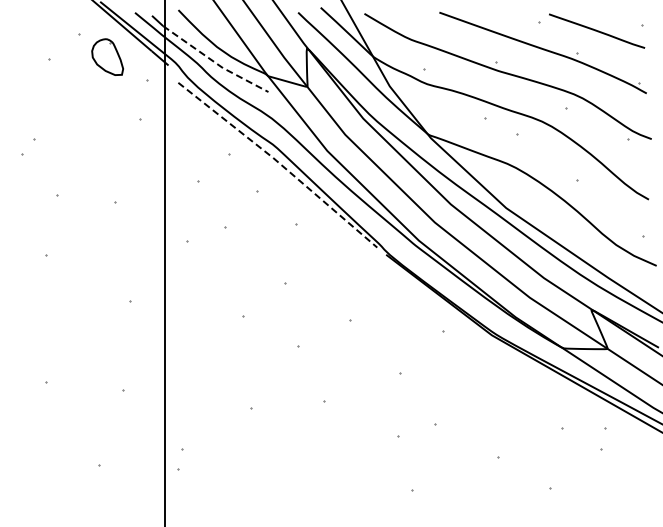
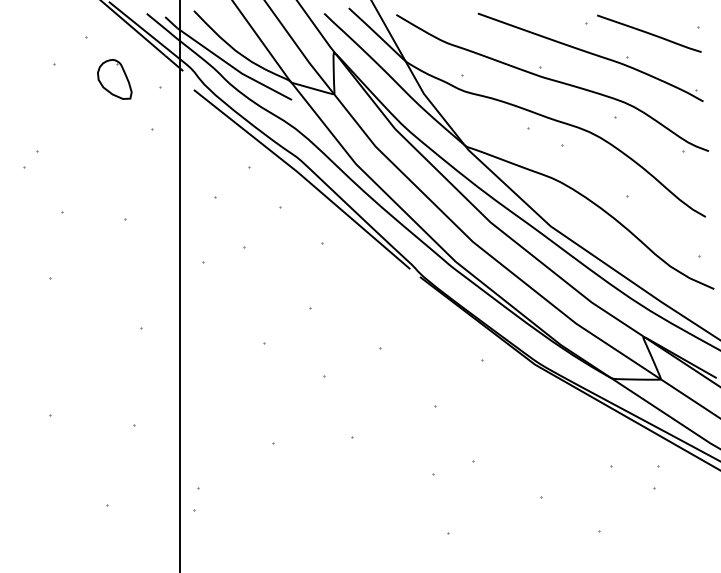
part: (107, 56) -> (114, 78), moved
line: (214, 62) -> (233, 67), dashed -> solid
line: (279, 163) -> (303, 177), dashed -> solid

